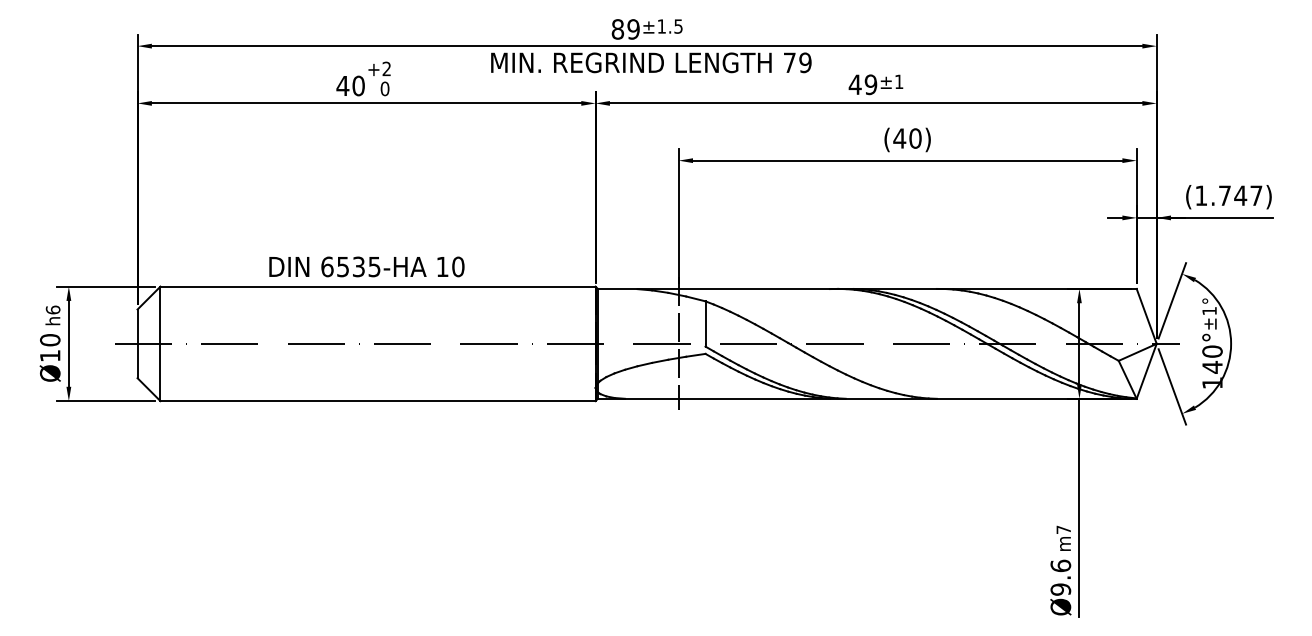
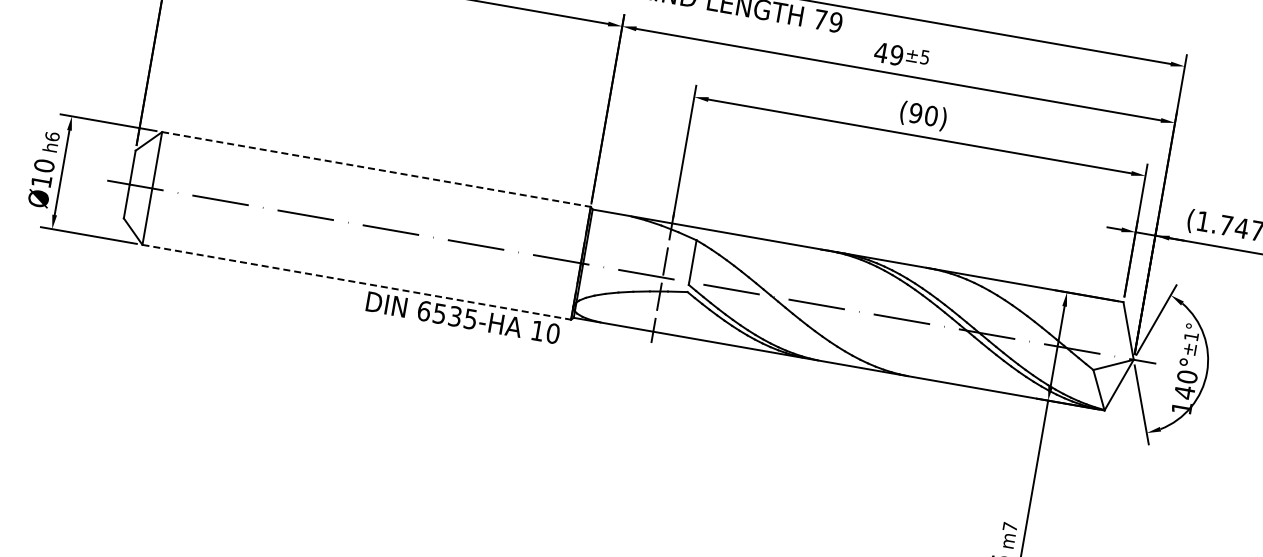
text: (899, 81) -> (925, 57), ±1 -> ±5
text: (899, 138) -> (915, 113), (40) -> (90)
text: (366, 266) -> (462, 317), moved
line: (378, 286) -> (376, 169), solid -> dashed
line: (378, 401) -> (357, 282), solid -> dashed

